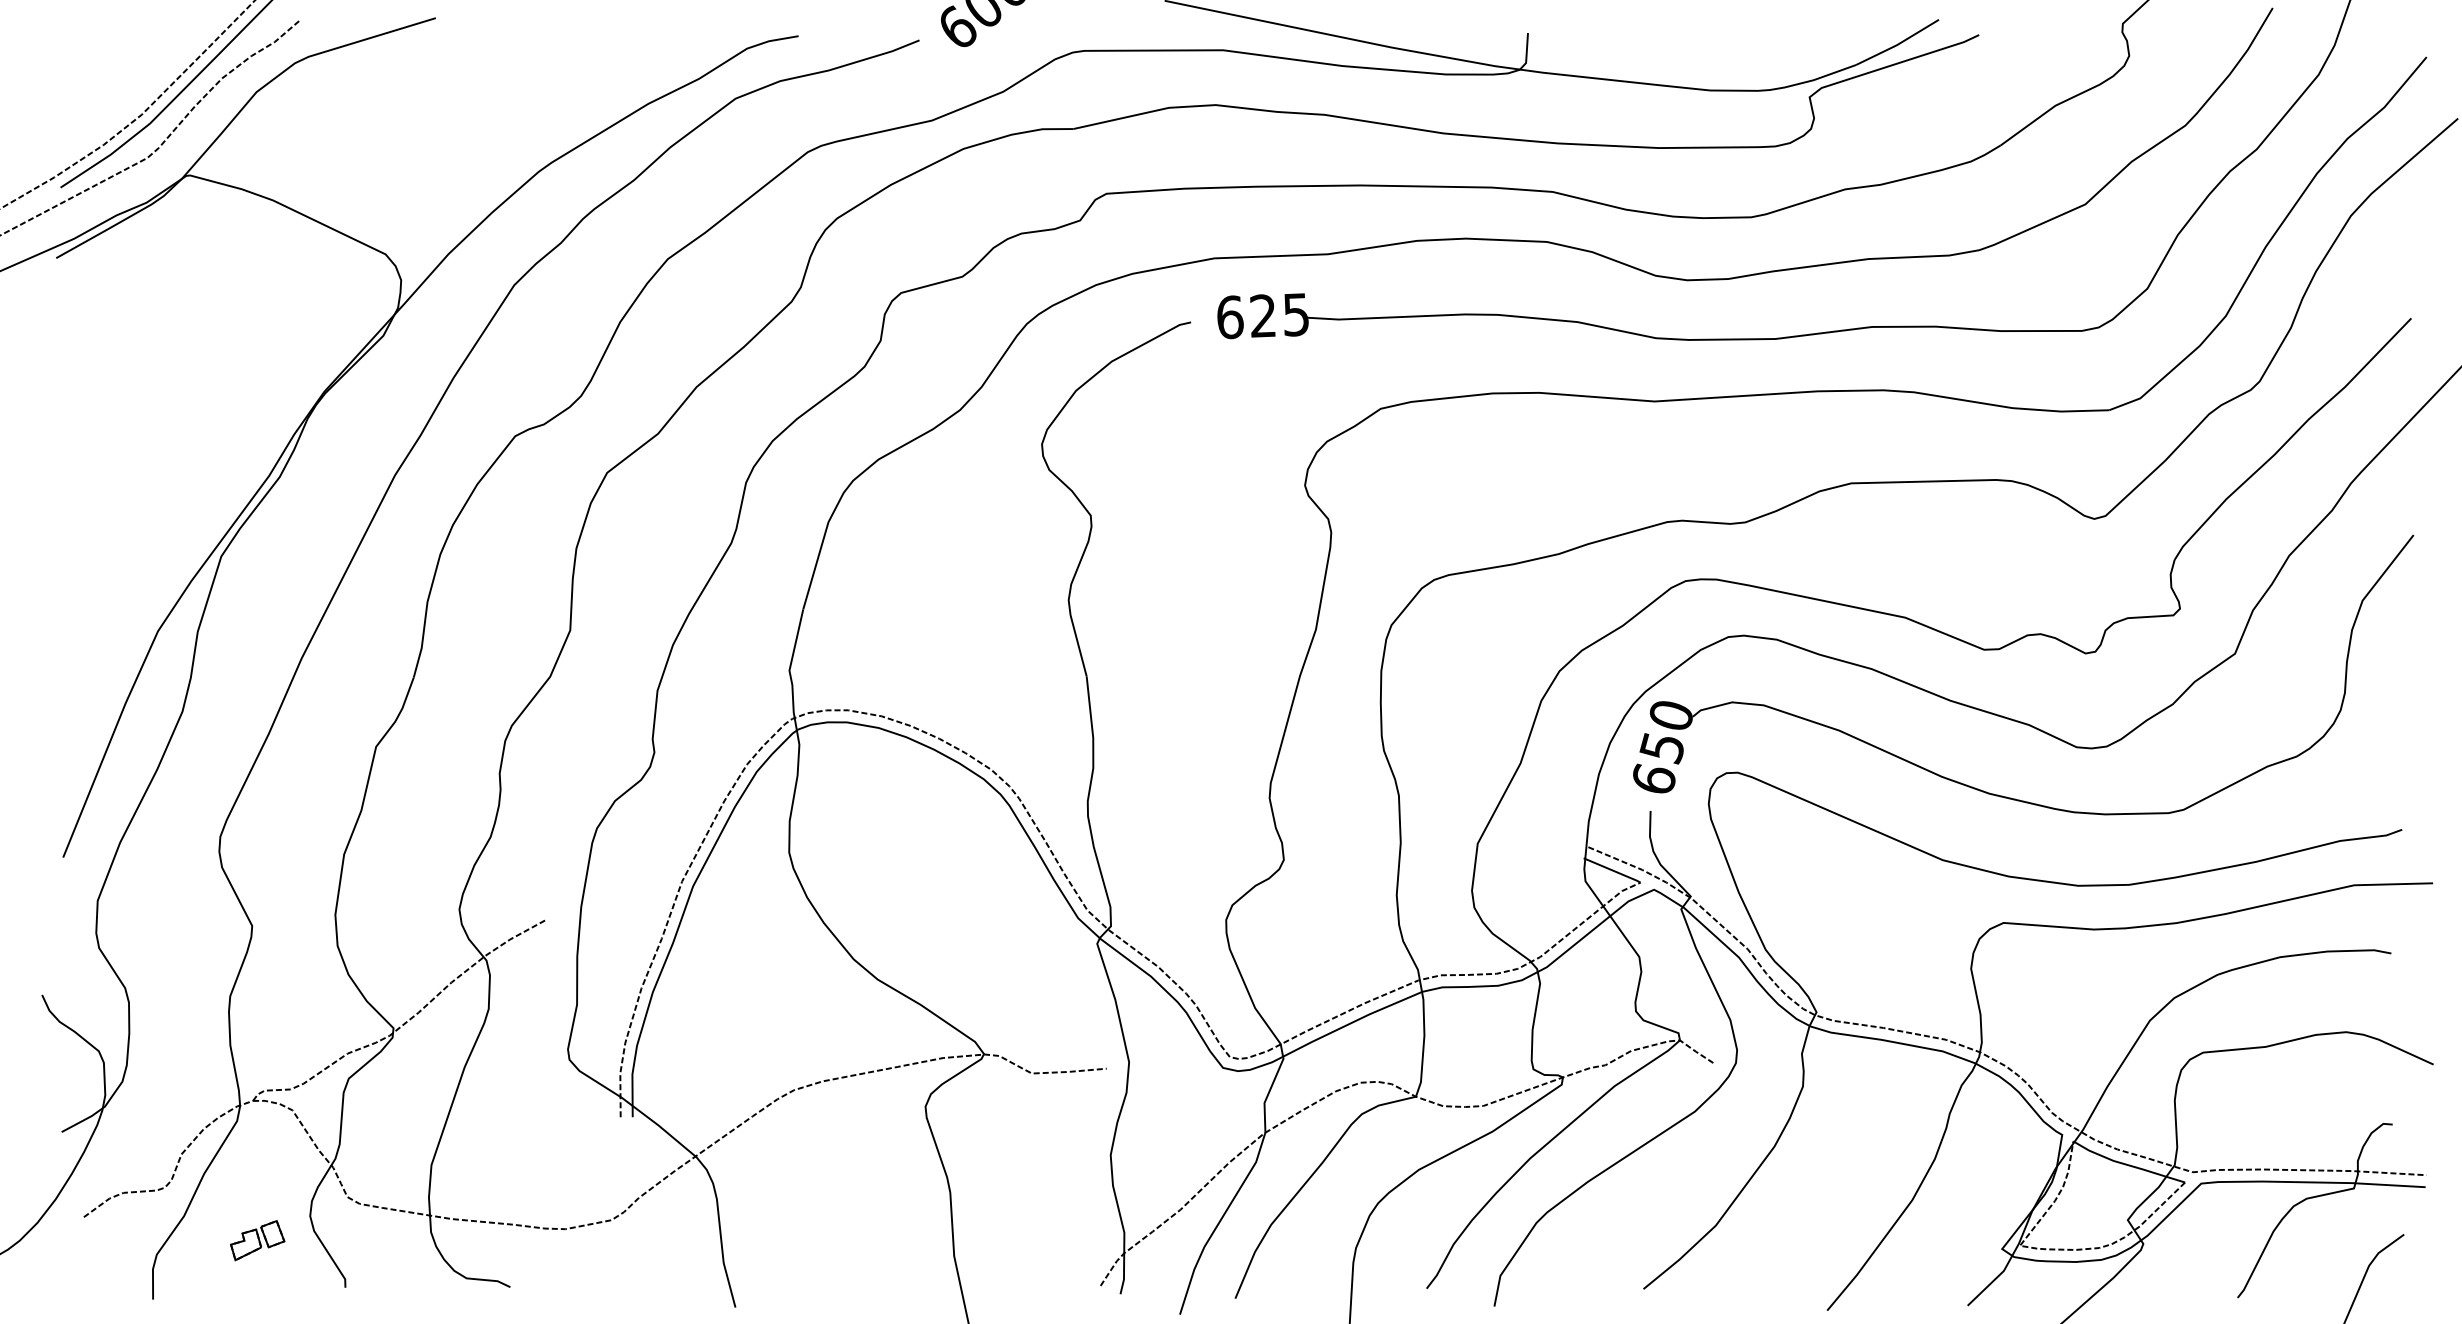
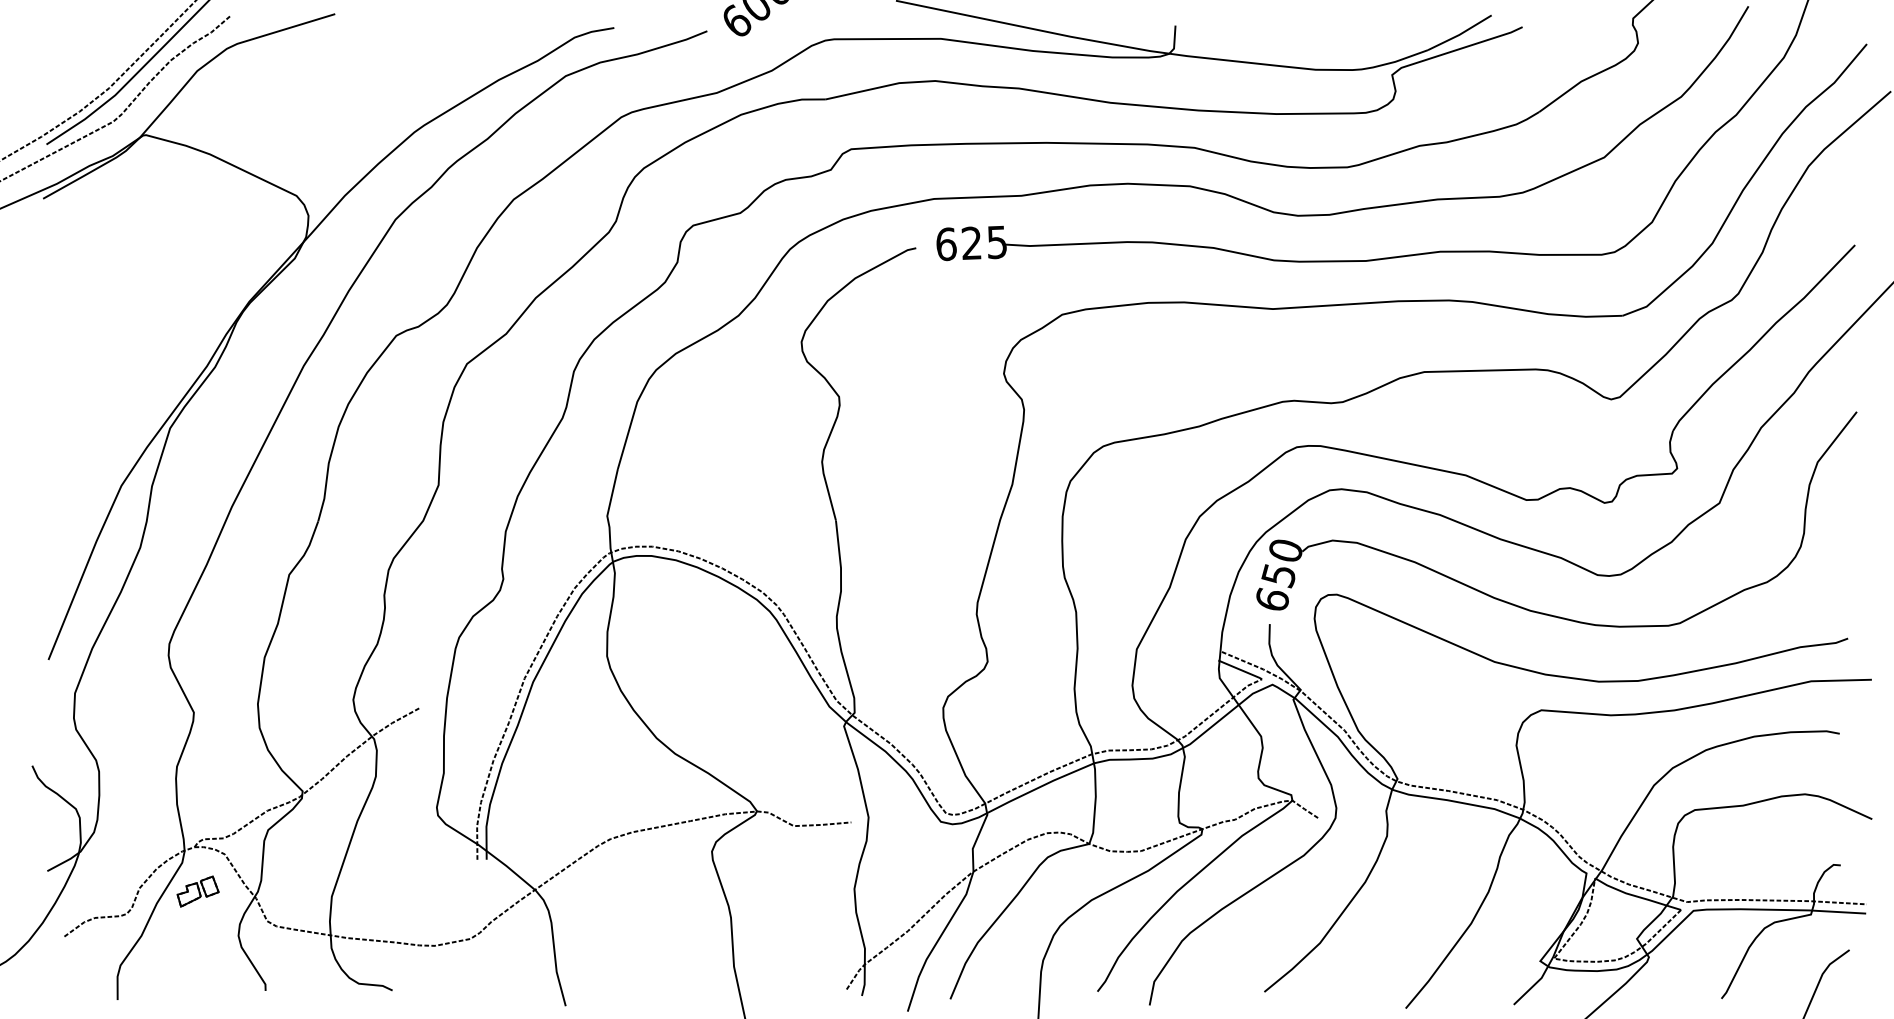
part: (257, 1240) -> (197, 891), moved

